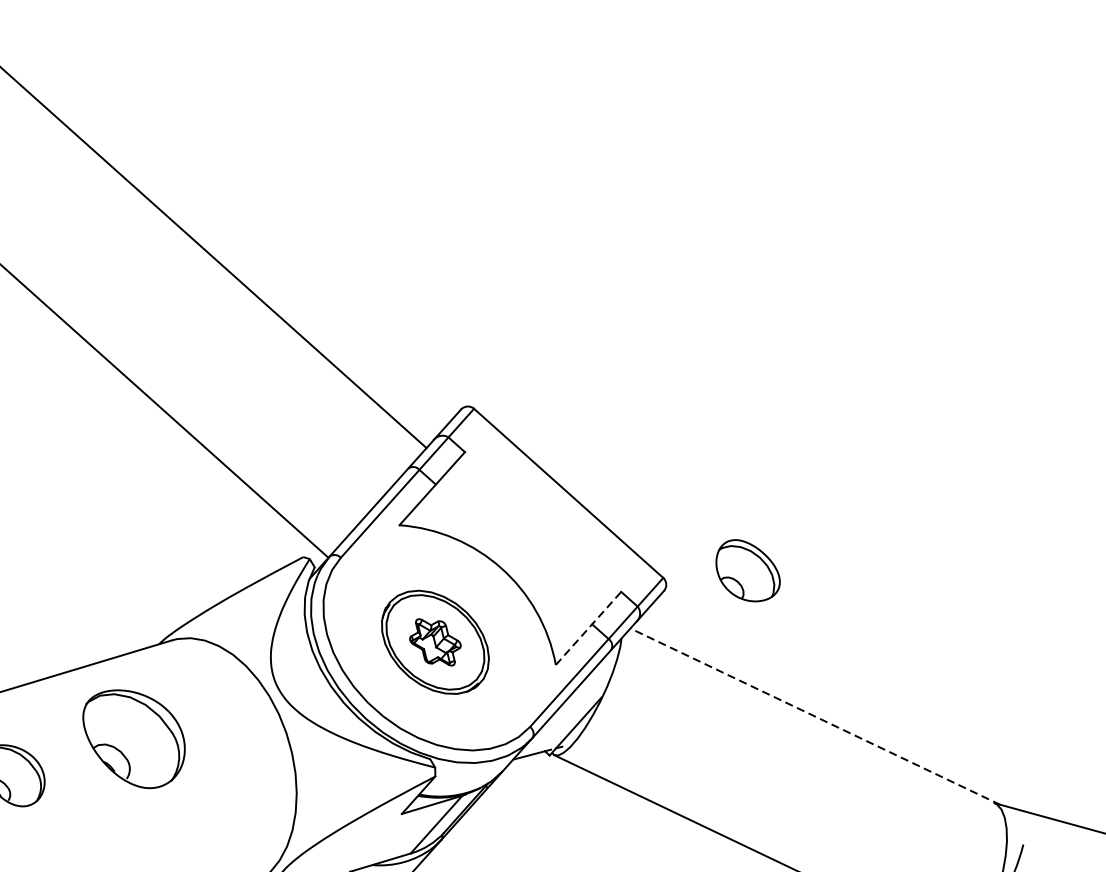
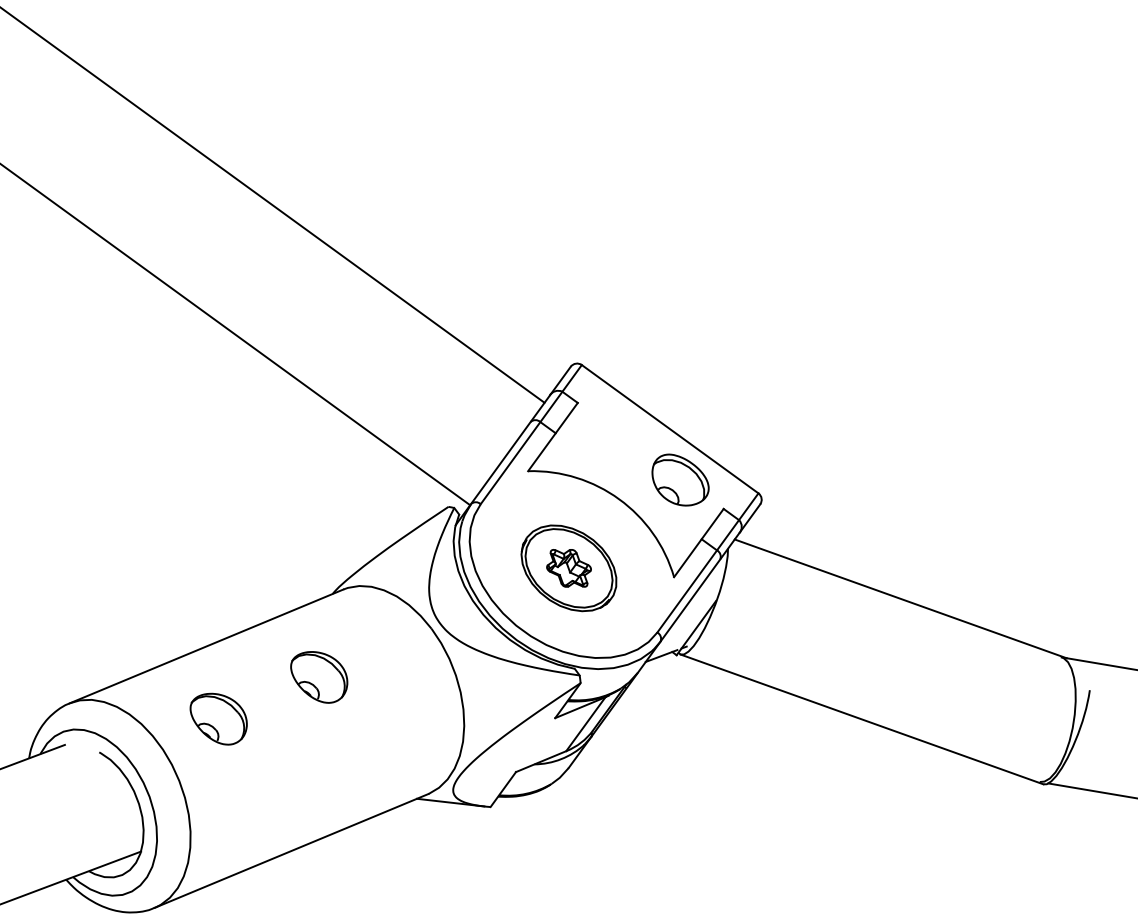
part: (748, 570) -> (680, 479), moved
line: (589, 627) -> (699, 542), dashed -> solid
line: (815, 716) -> (900, 598), dashed -> solid
part: (134, 739) -> (319, 677), size x0.62

